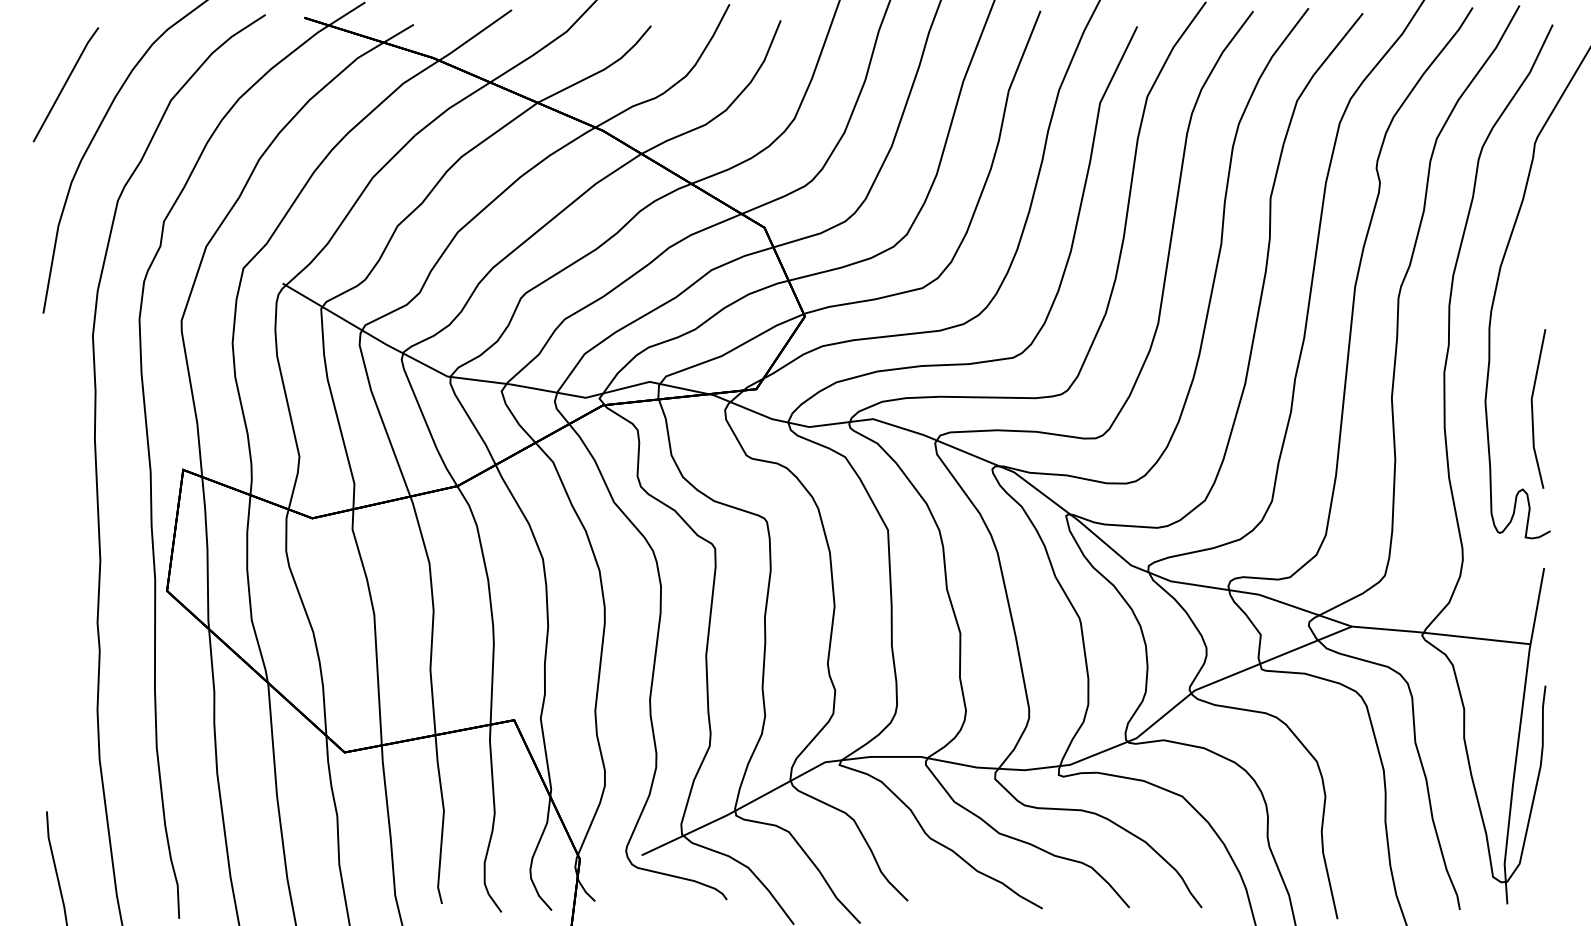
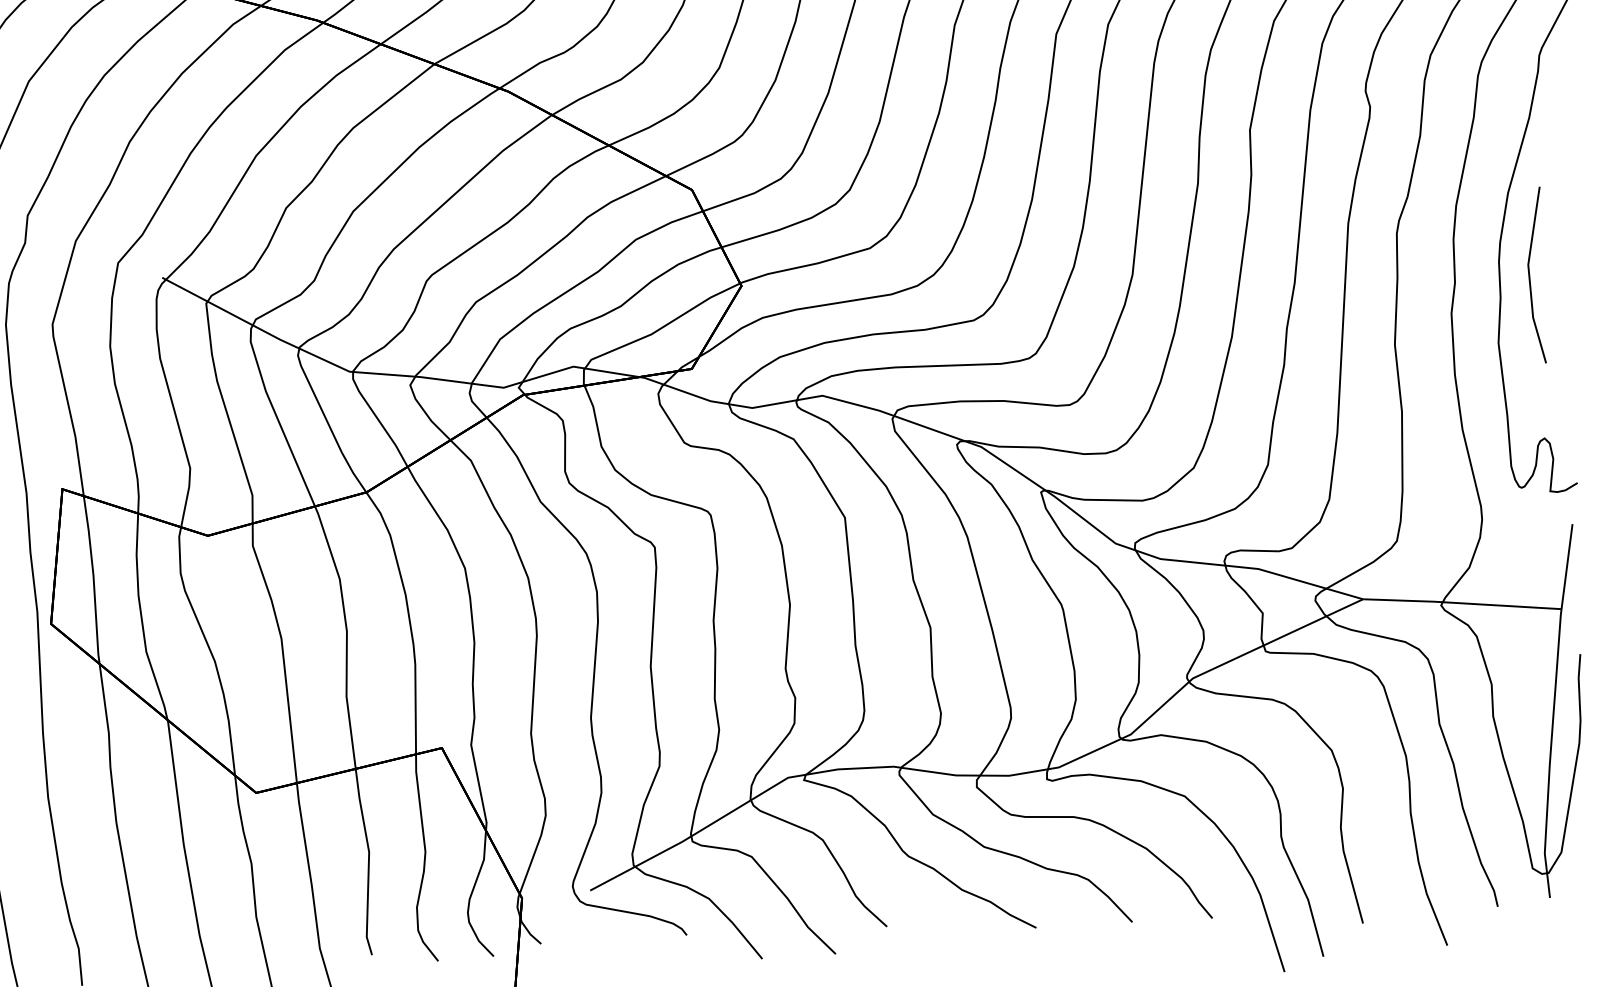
curve: (1533, 409) -> (1530, 276), moved

